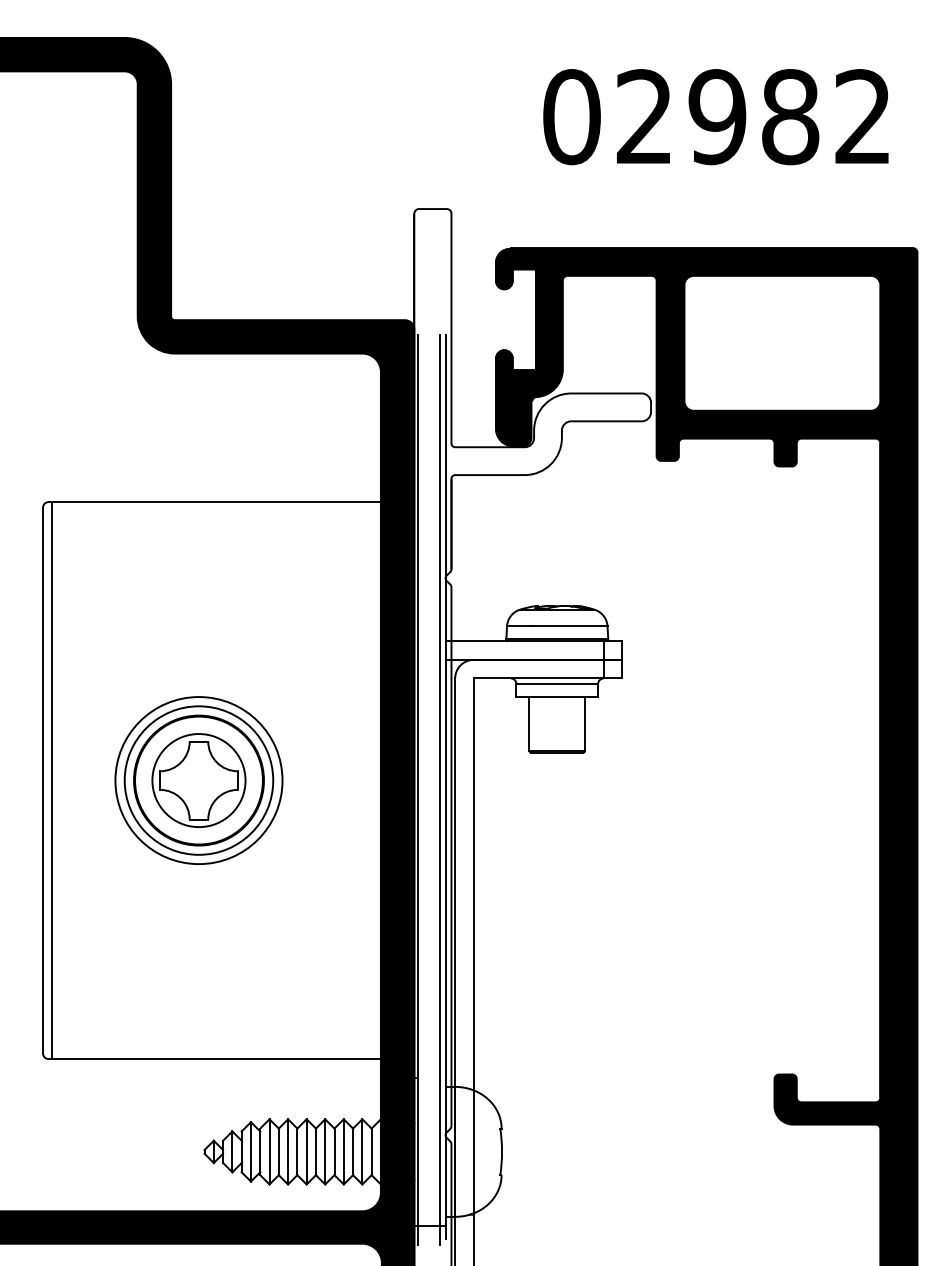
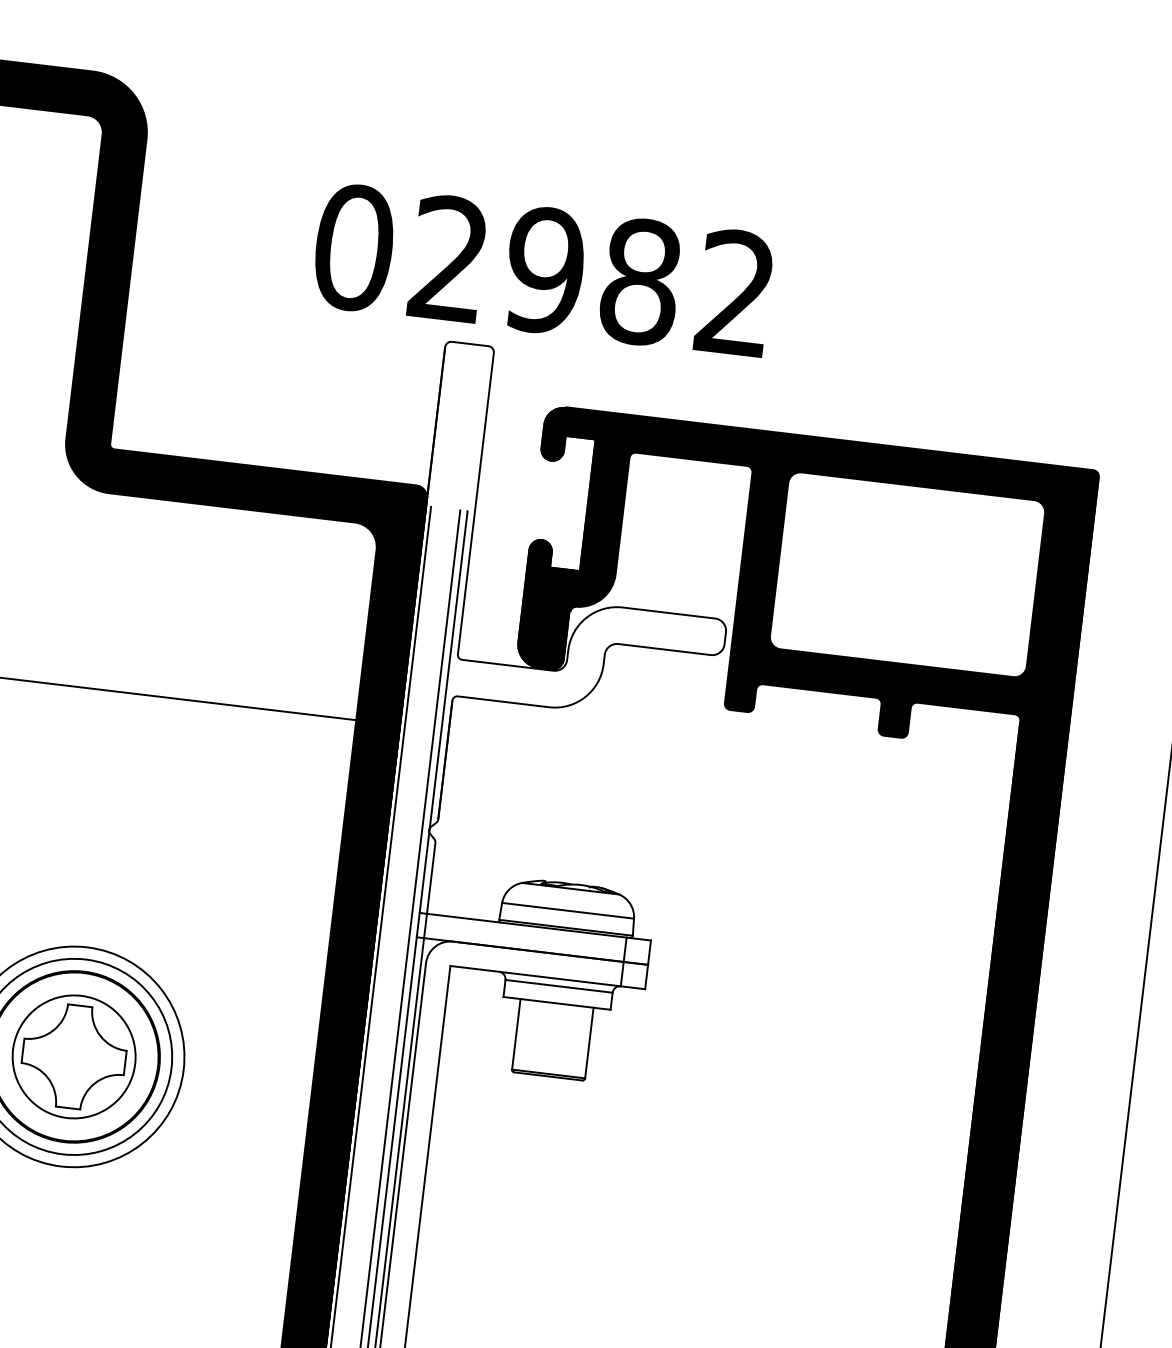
text: (715, 117) -> (542, 270), moved

